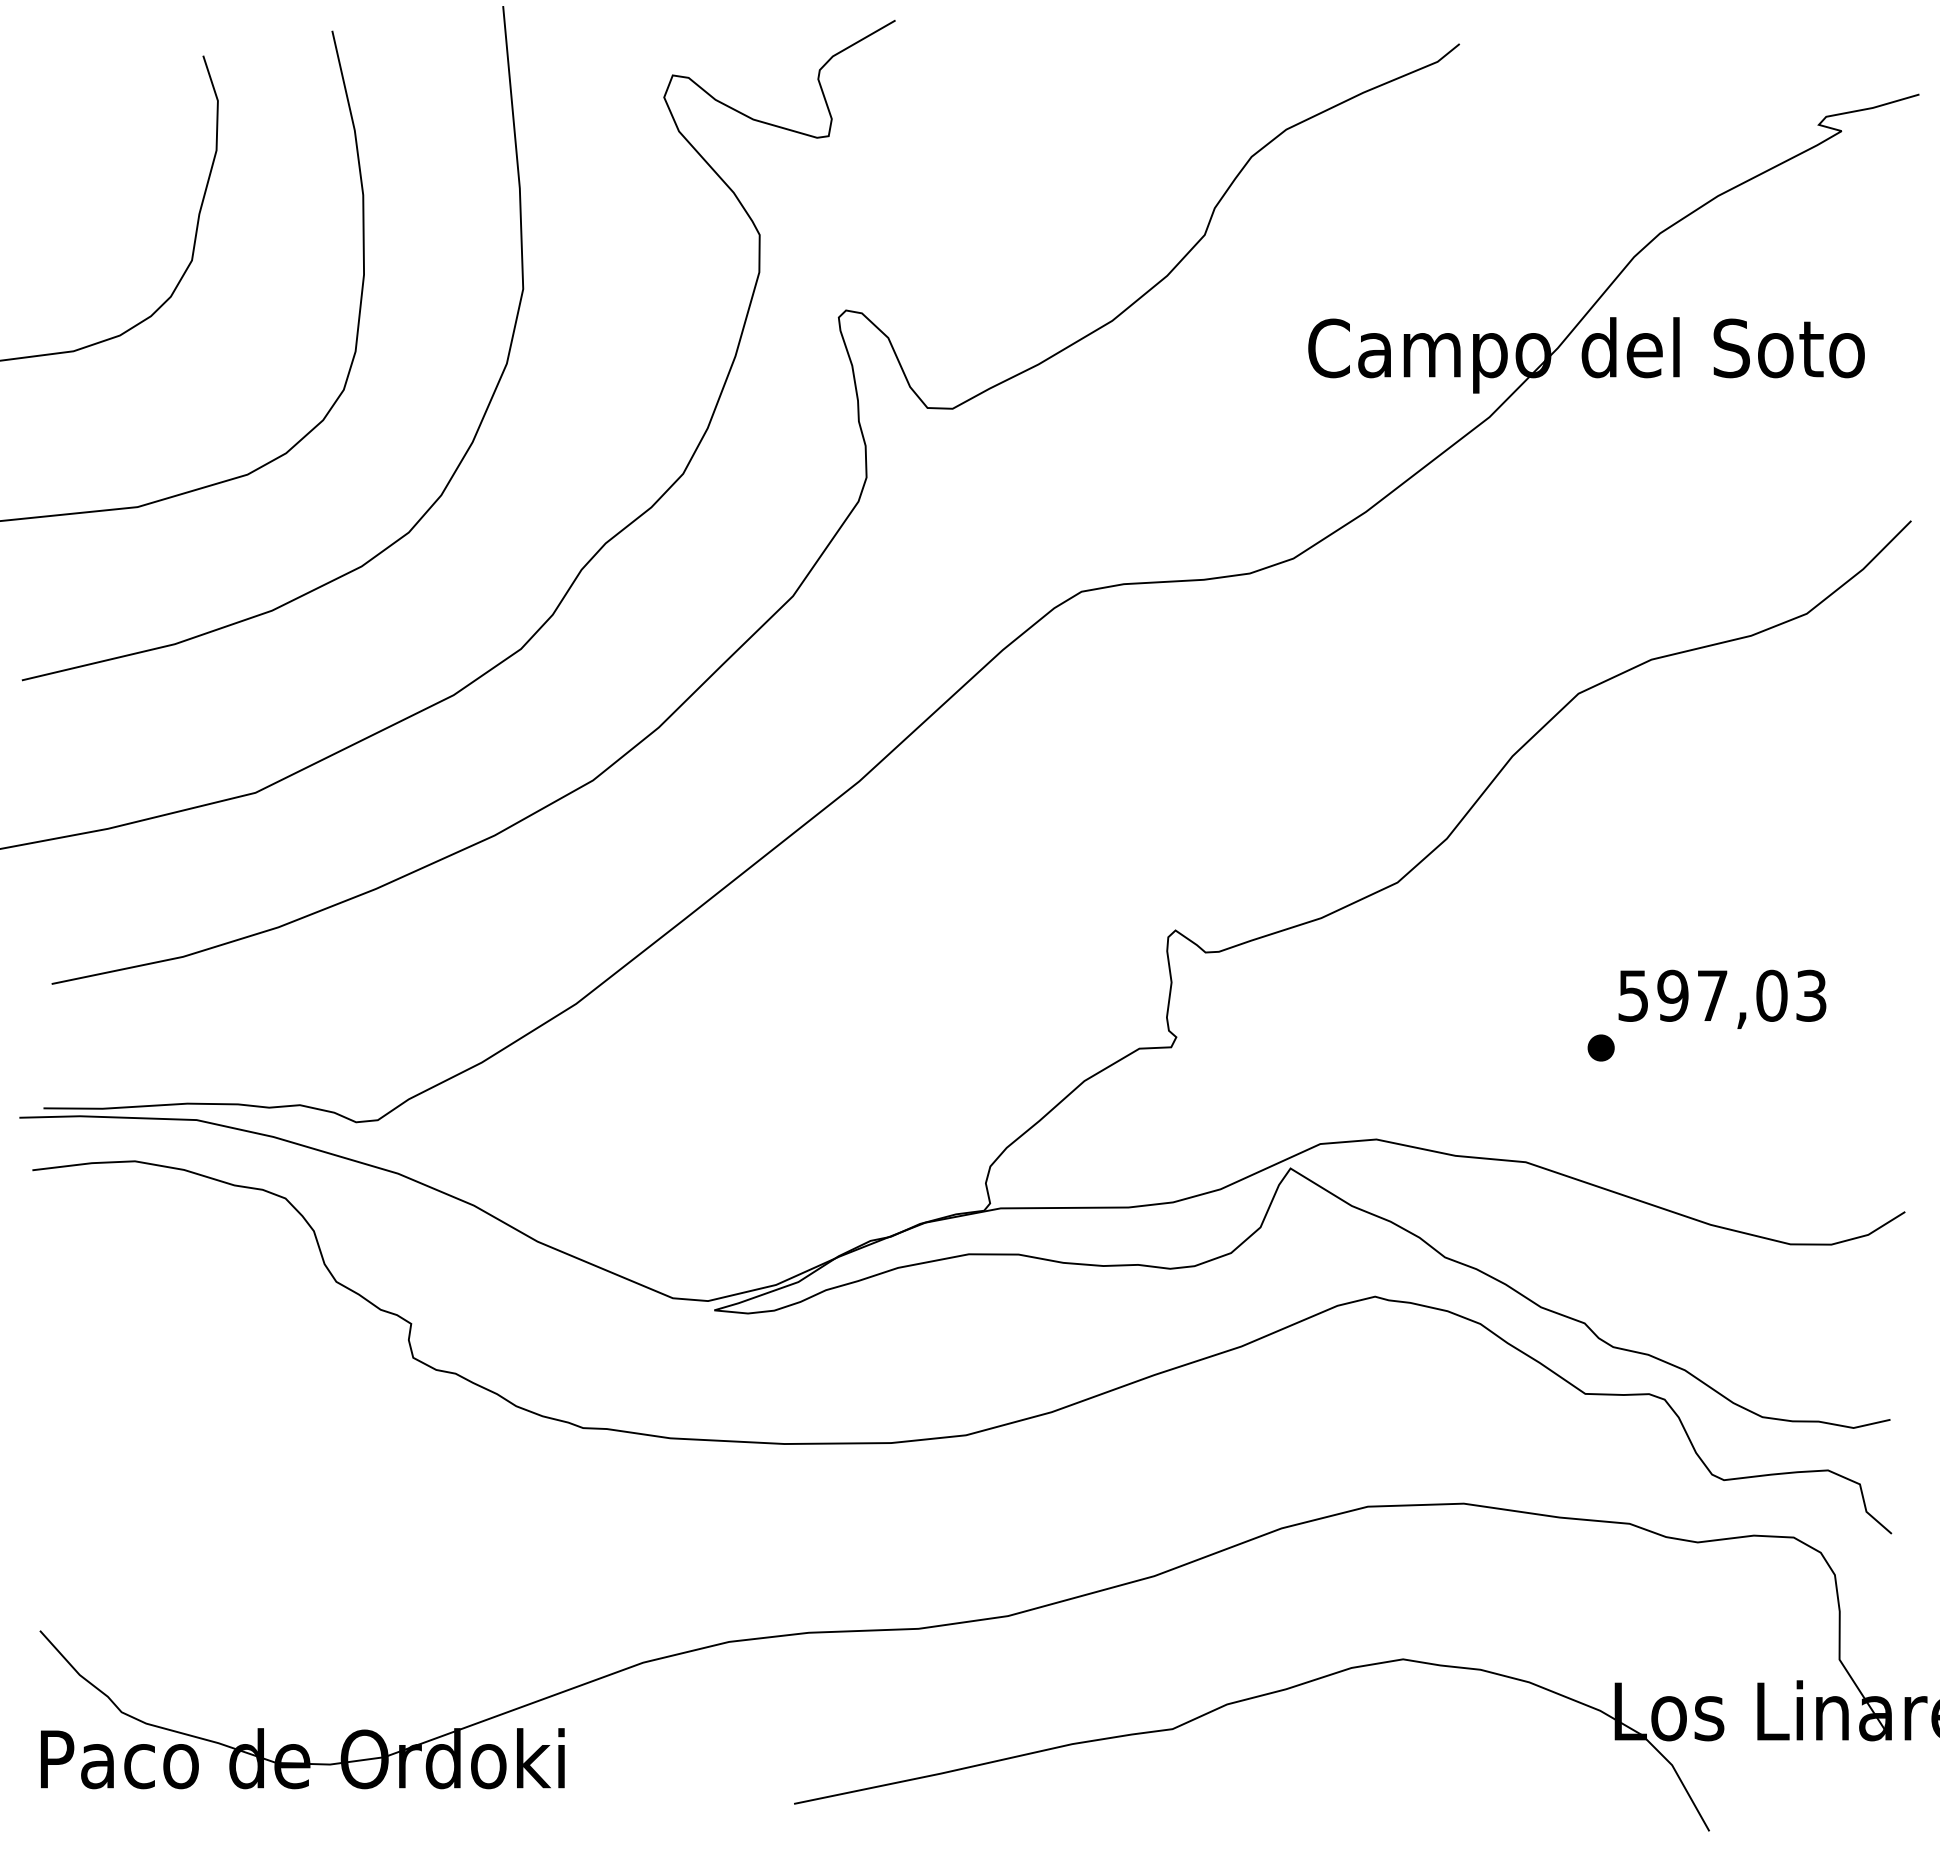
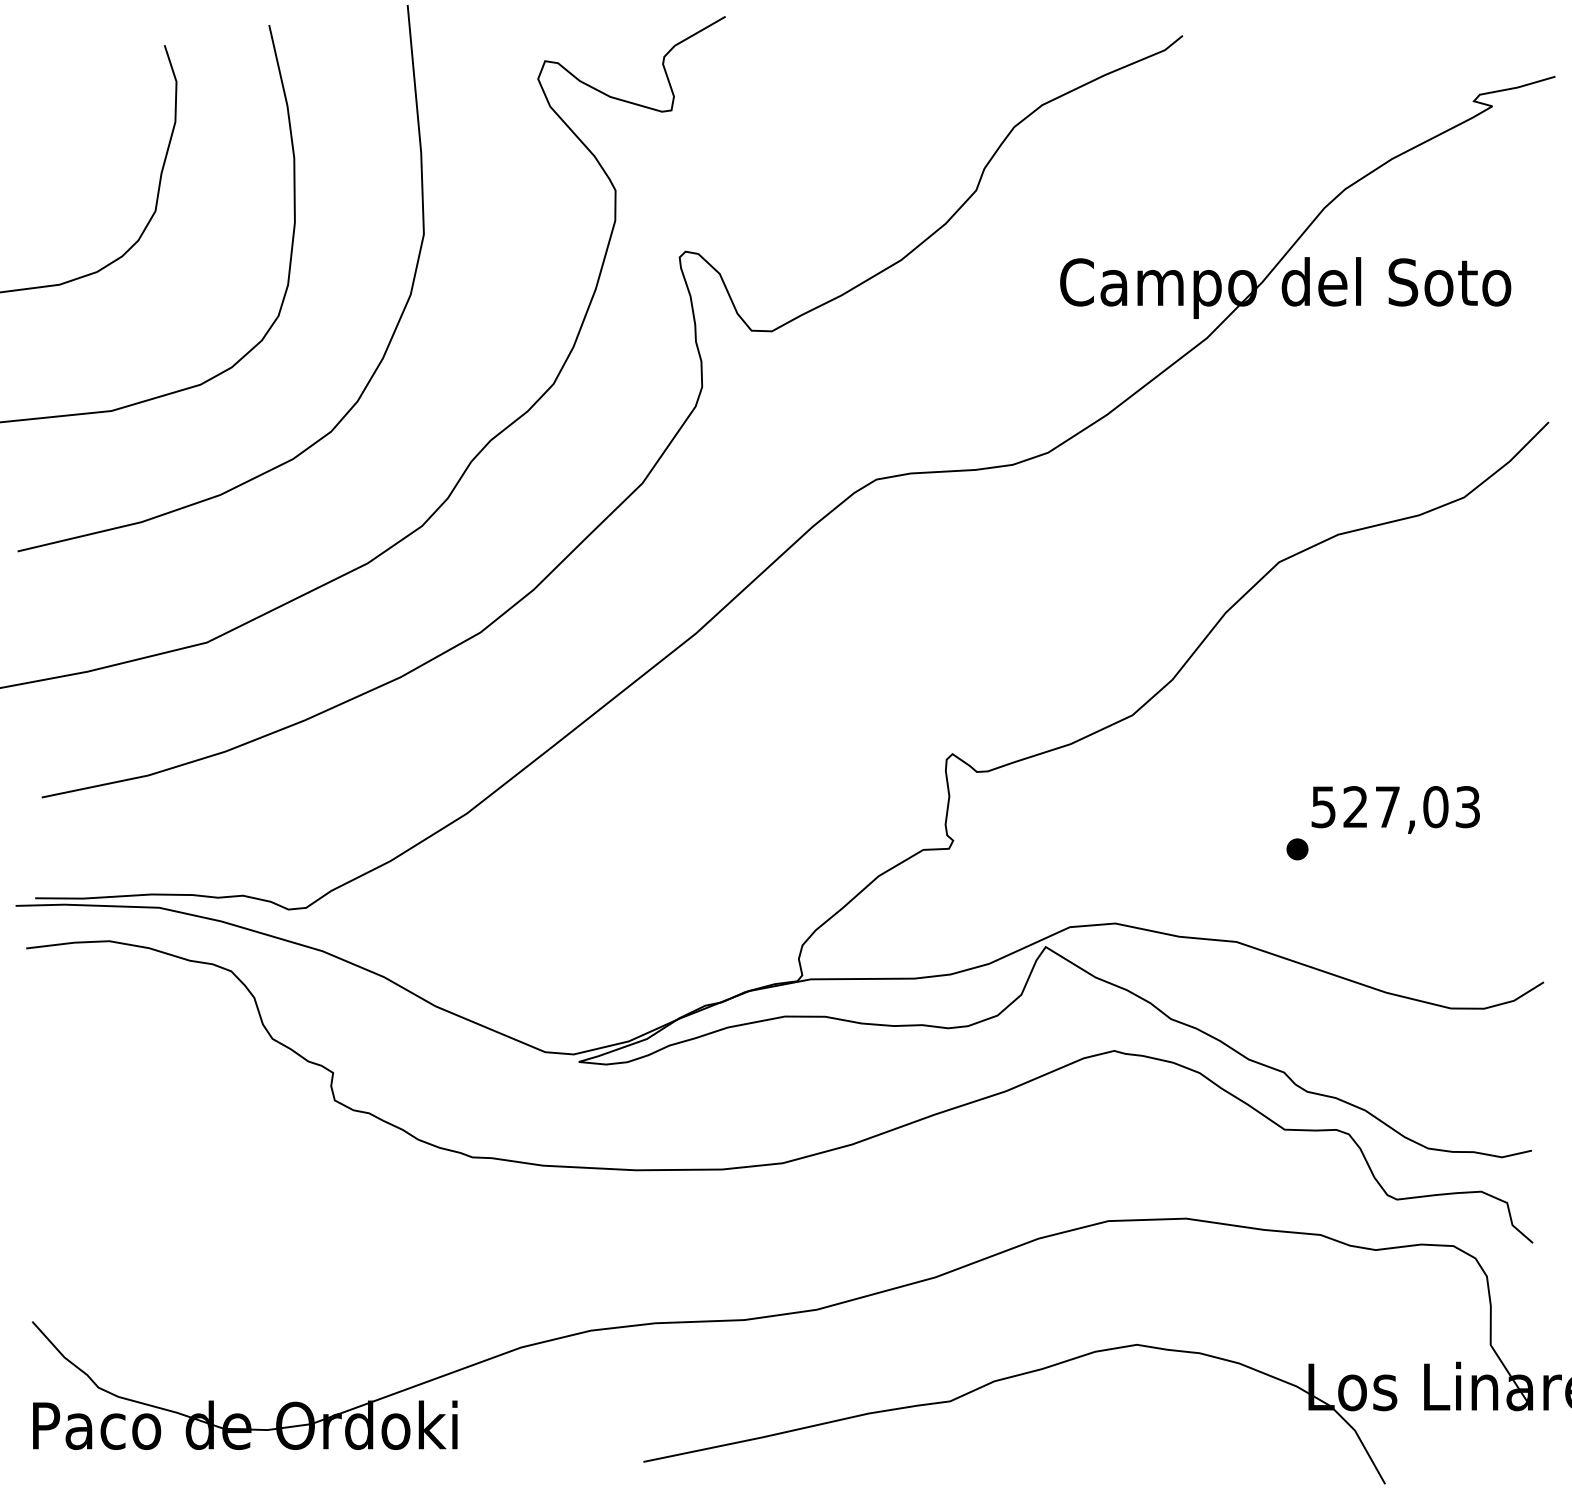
text: (1672, 995) -> (1355, 806), 597,03 -> 527,03

